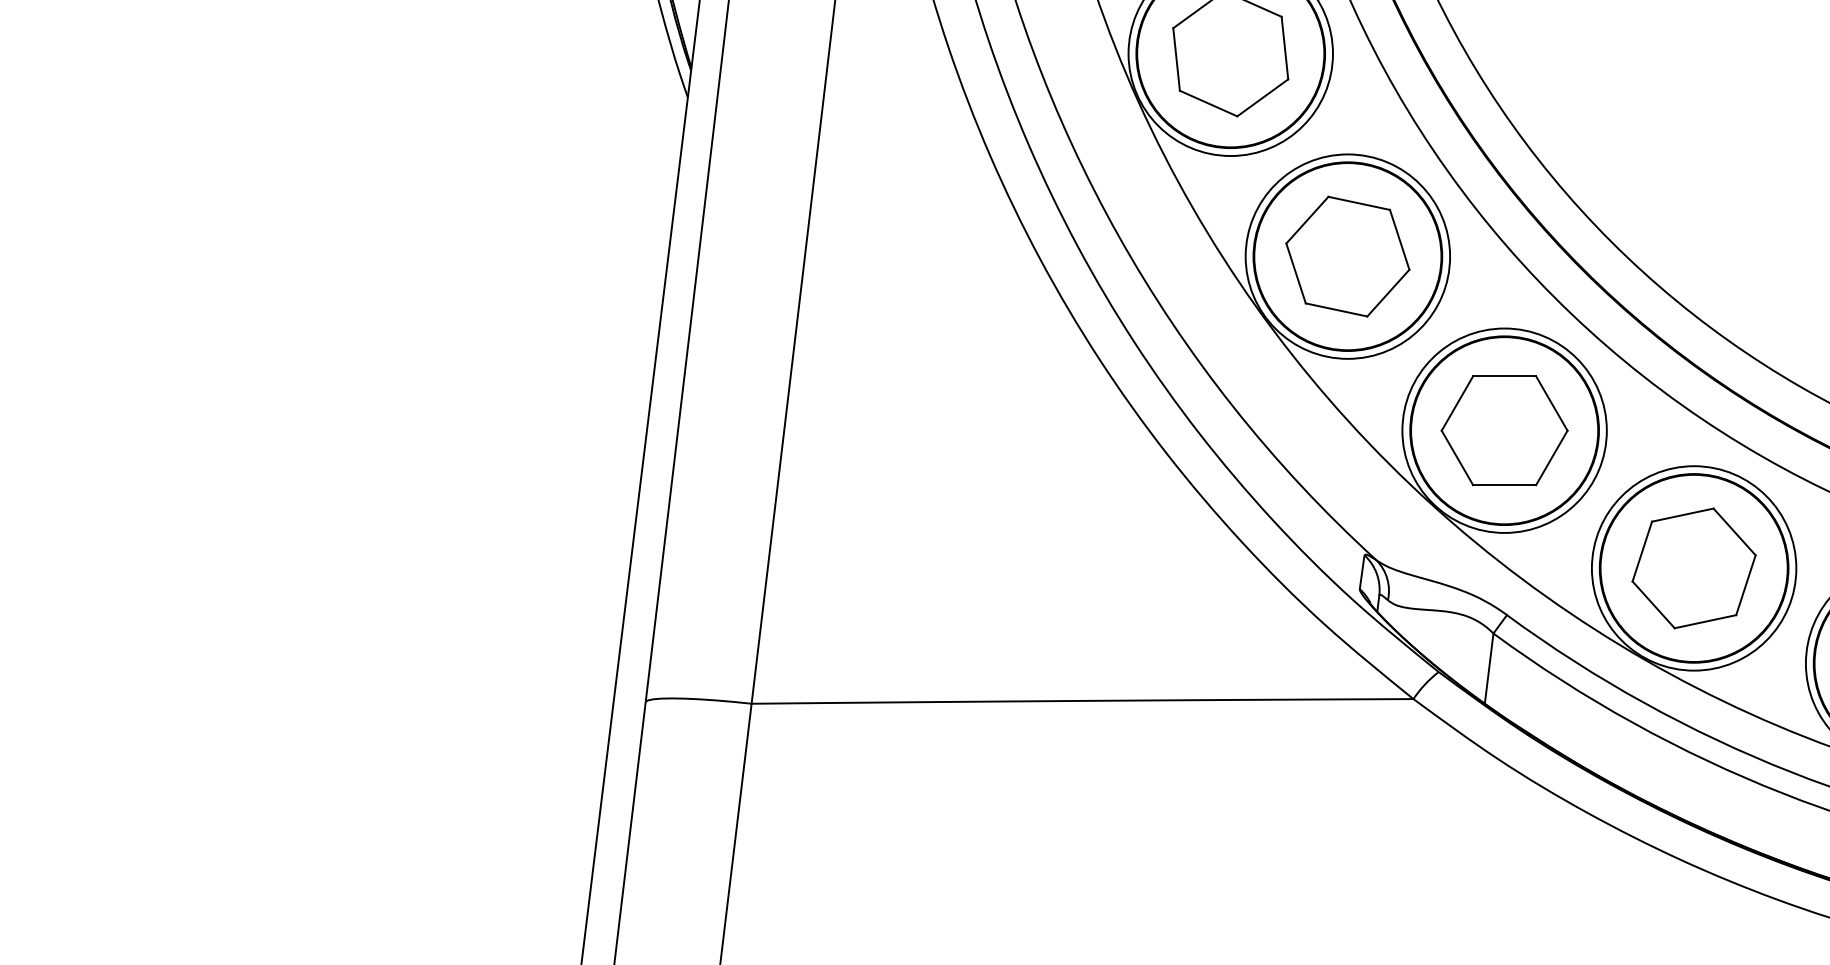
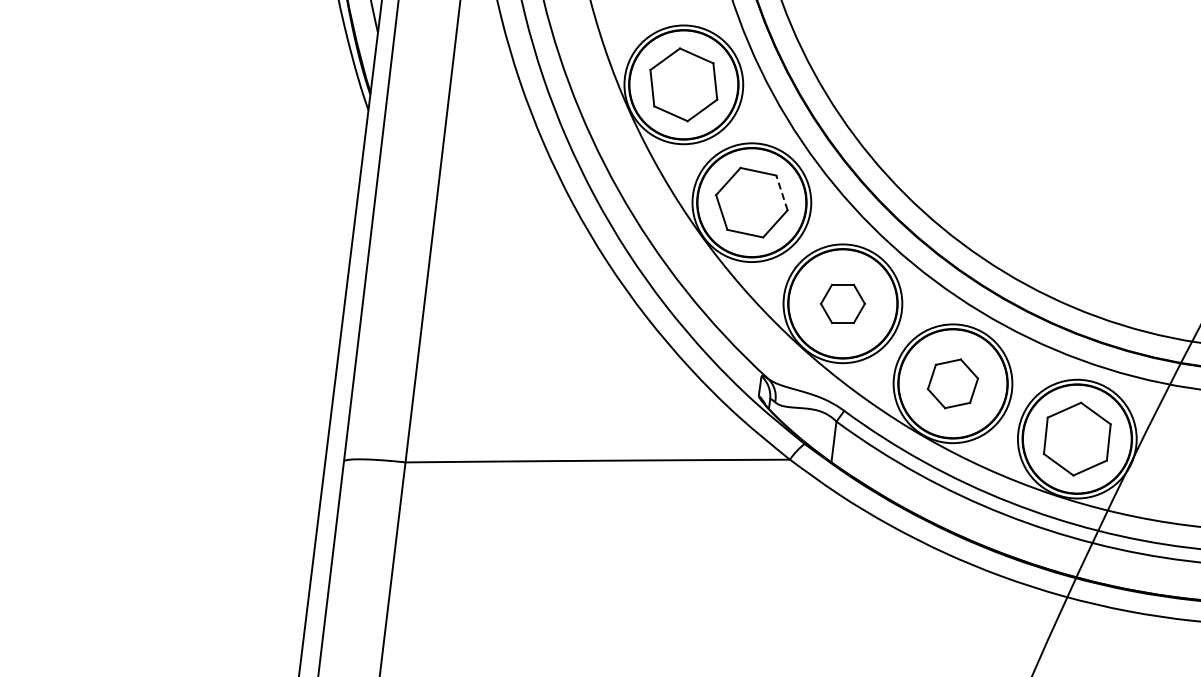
line: (1398, 239) -> (781, 192), solid -> dashed
part: (1503, 430) -> (842, 303), size x0.6
part: (1693, 567) -> (952, 383), size x0.7

